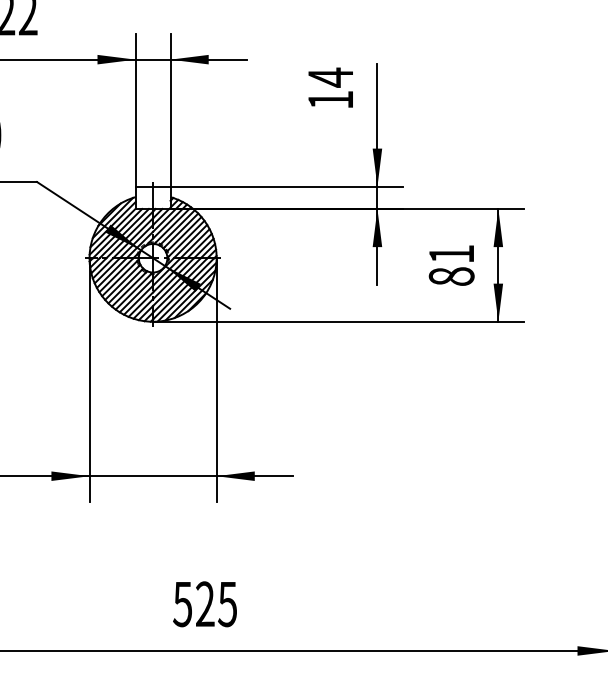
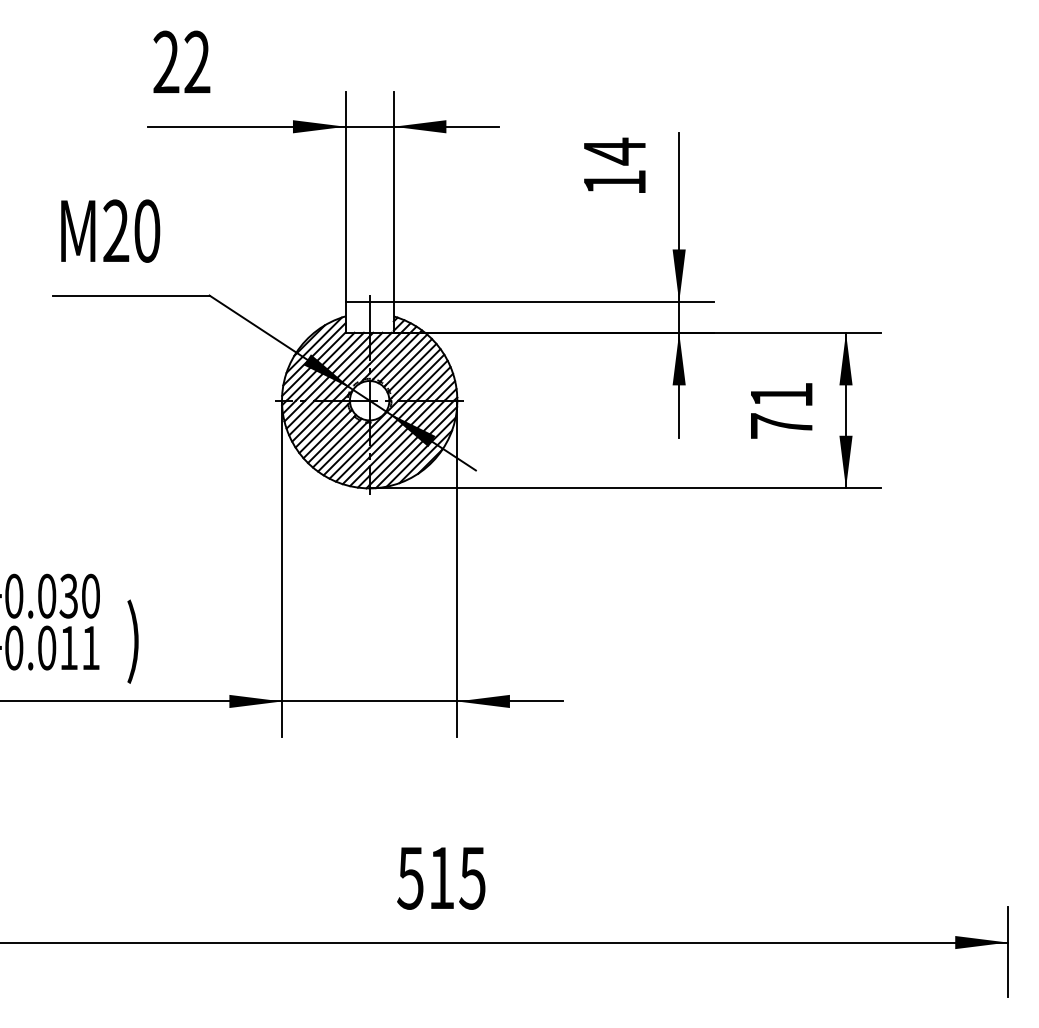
text: (451, 276) -> (781, 425), 81 -> 71
text: (205, 603) -> (441, 877), 525 -> 515

